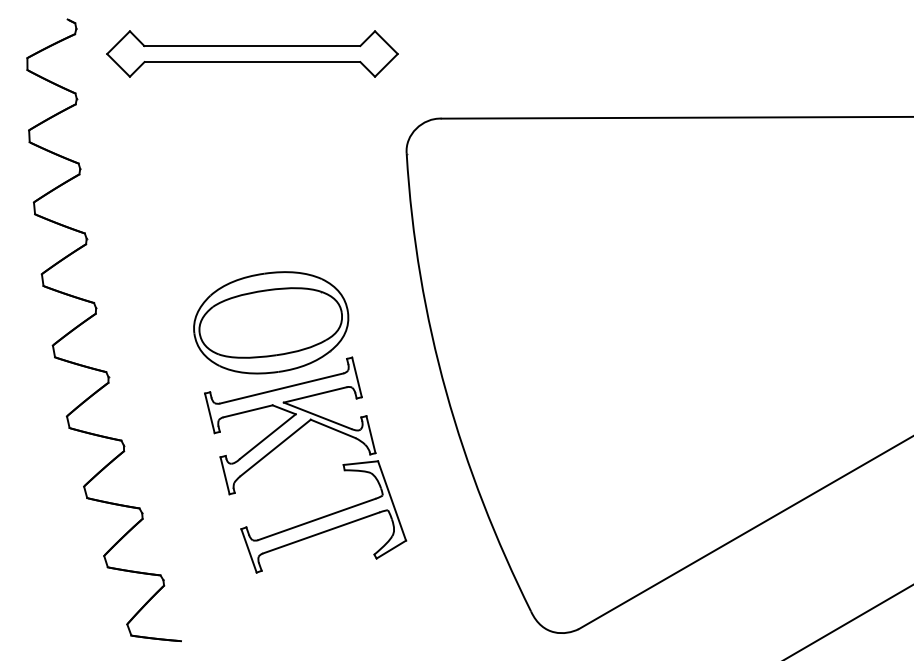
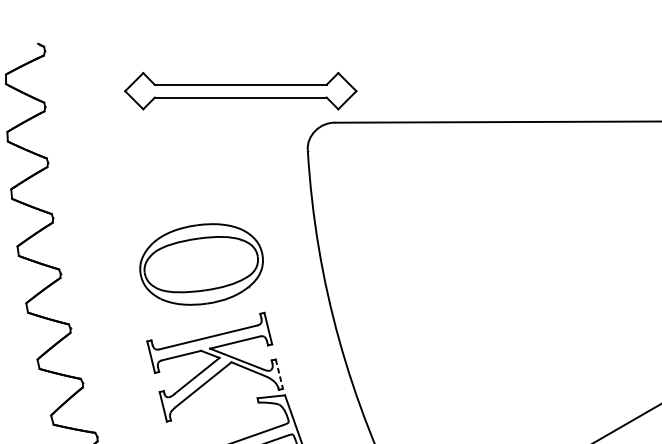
part: (252, 53) -> (240, 90), moved
part: (271, 322) -> (201, 264), moved
line: (371, 435) -> (279, 374), solid -> dashed

